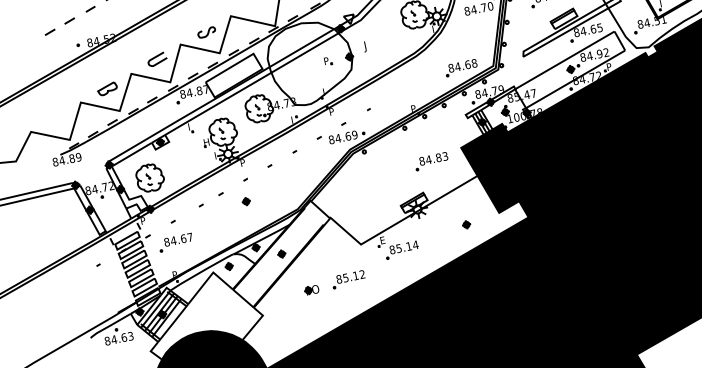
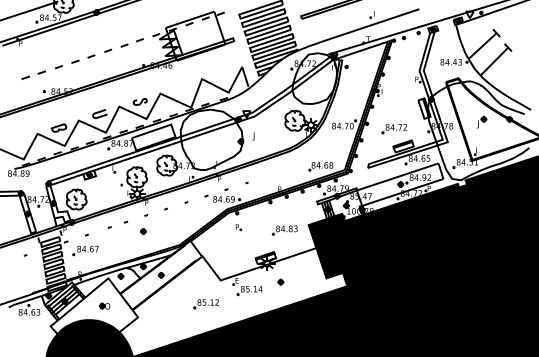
part: (327, 61) -> (238, 227), moved
part: (465, 224) -> (280, 281), moved
part: (311, 289) -> (104, 305), moved

